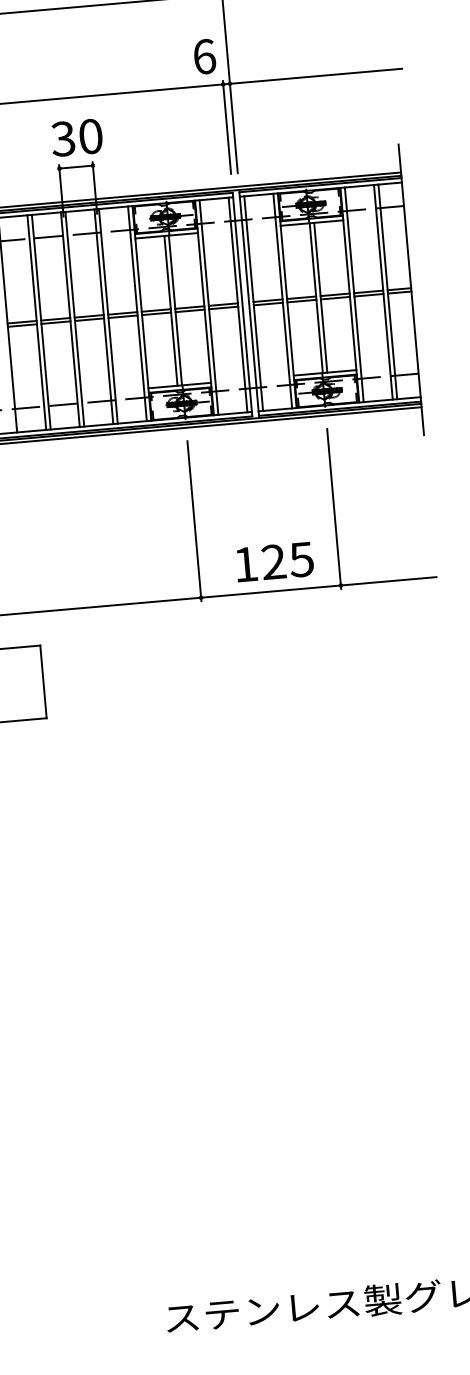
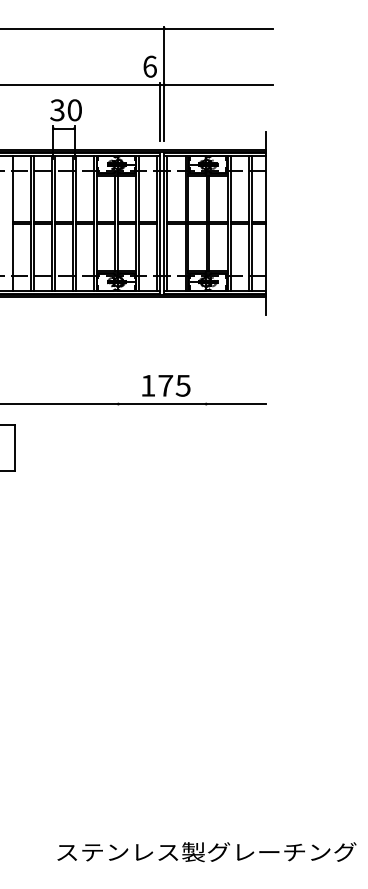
line: (334, 508) -> (206, 355), removed
line: (194, 520) -> (118, 355), removed
text: (273, 561) -> (165, 385), 125 -> 175

